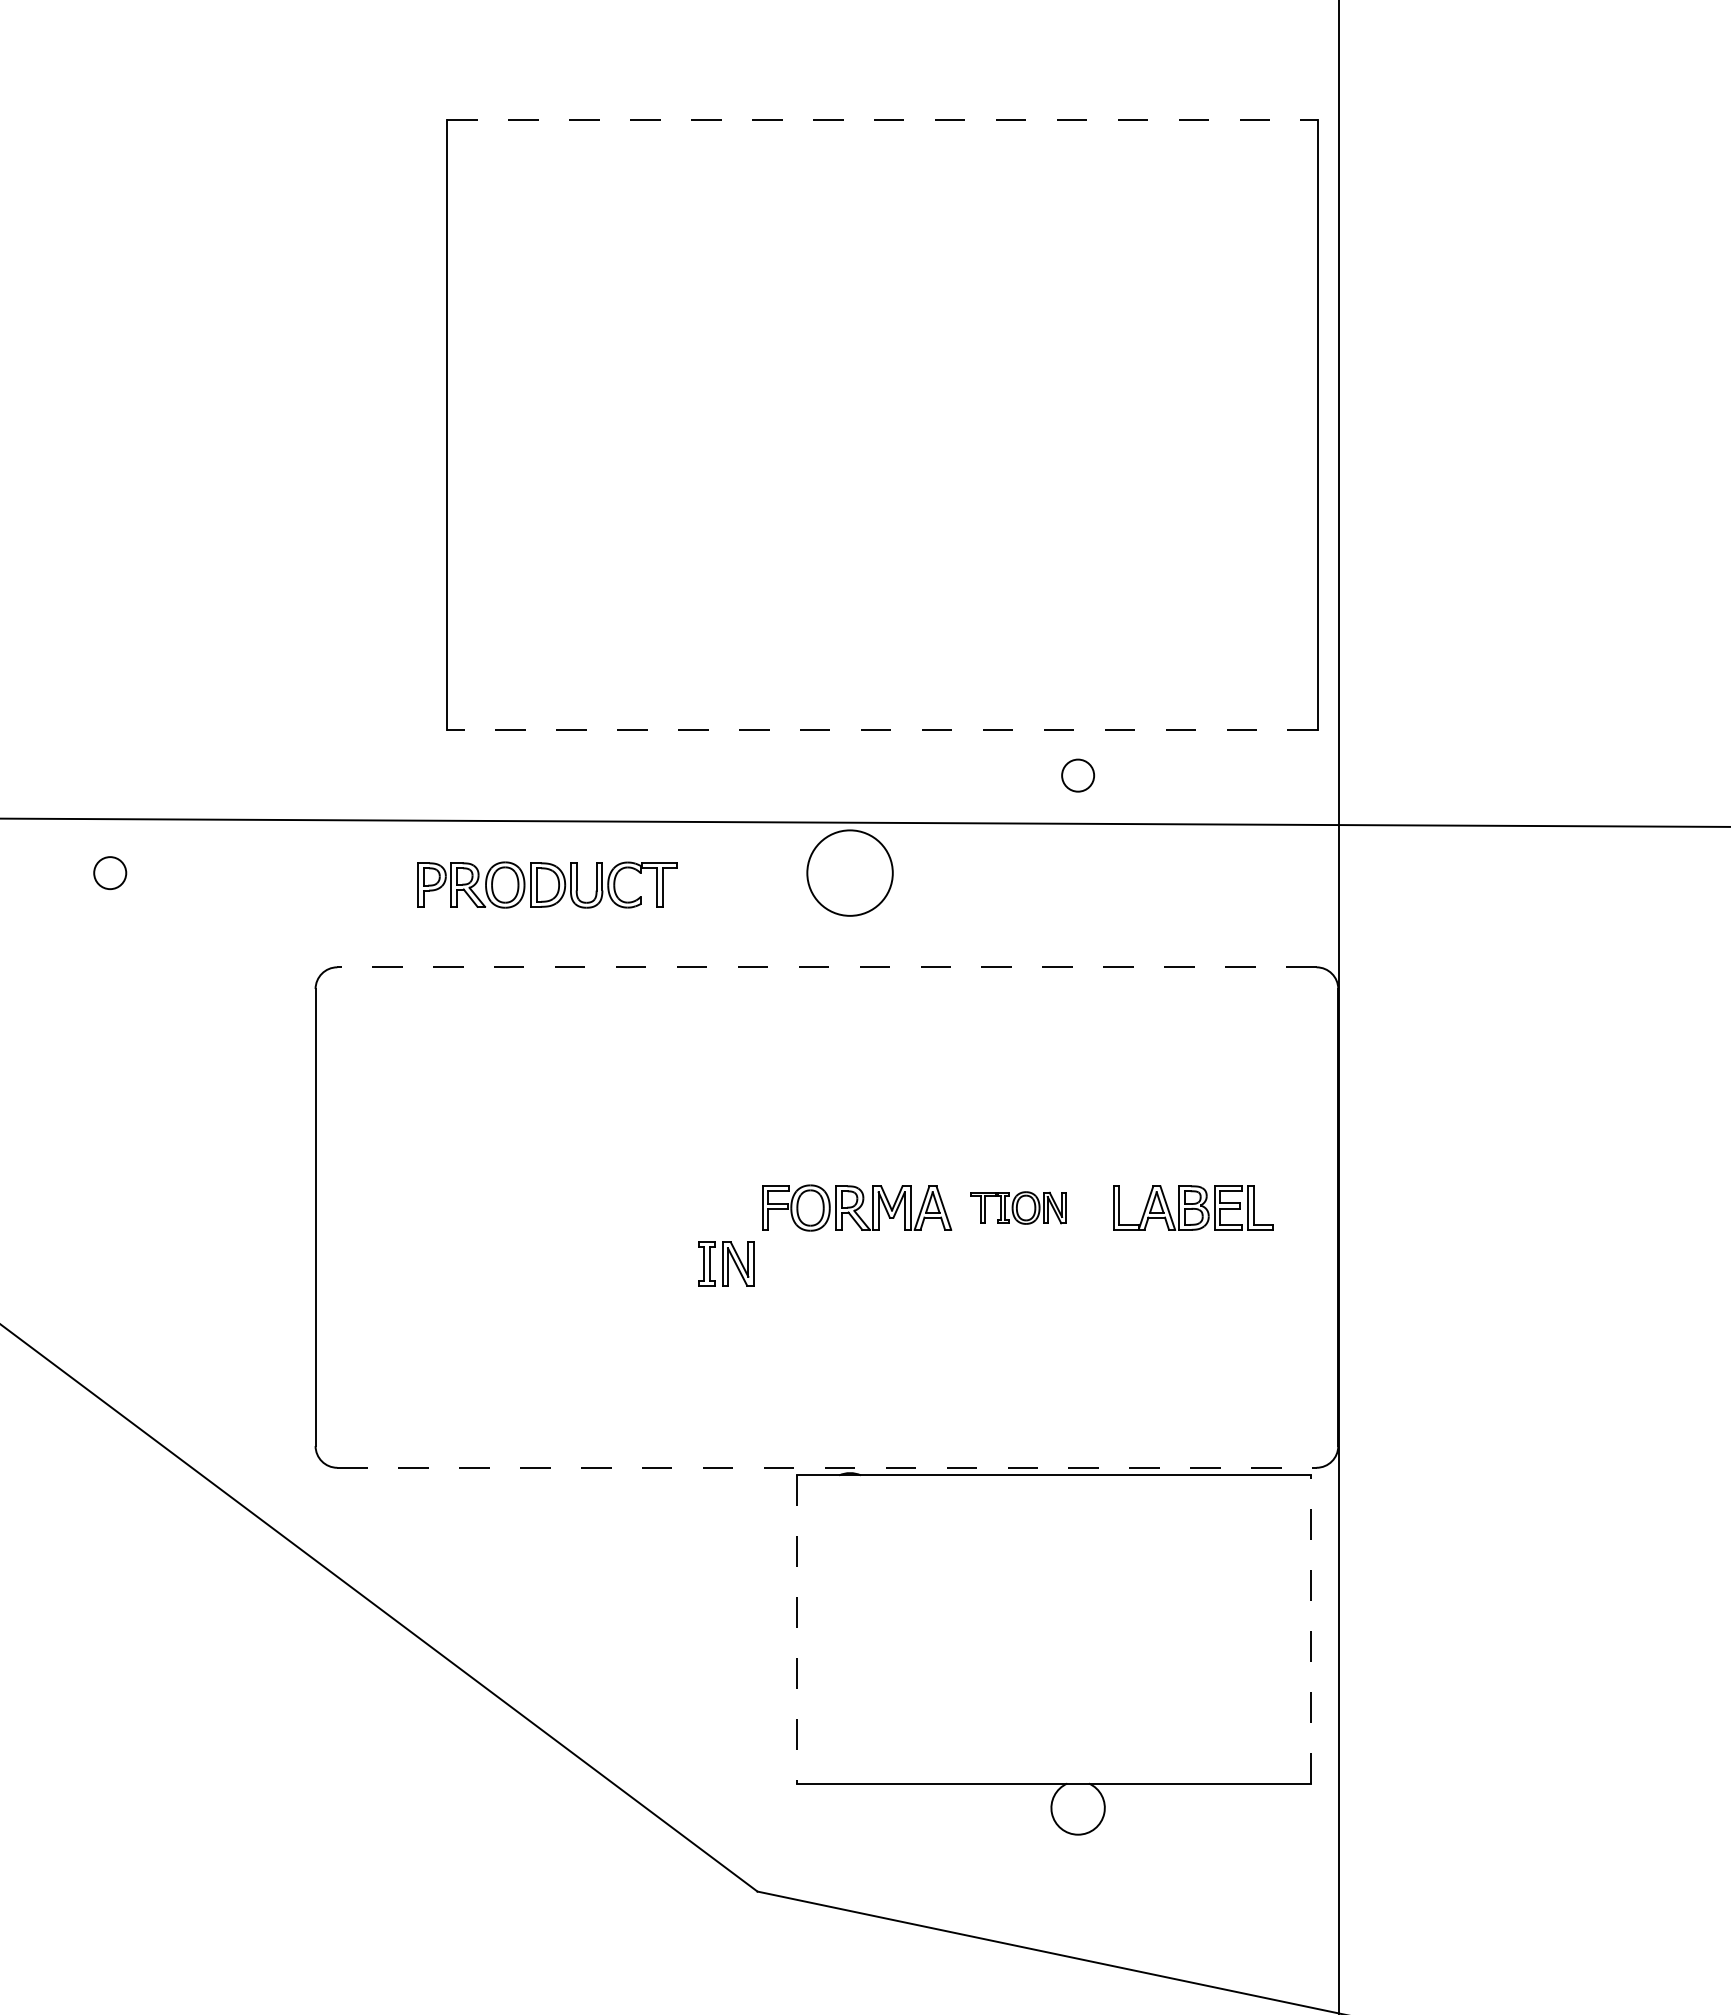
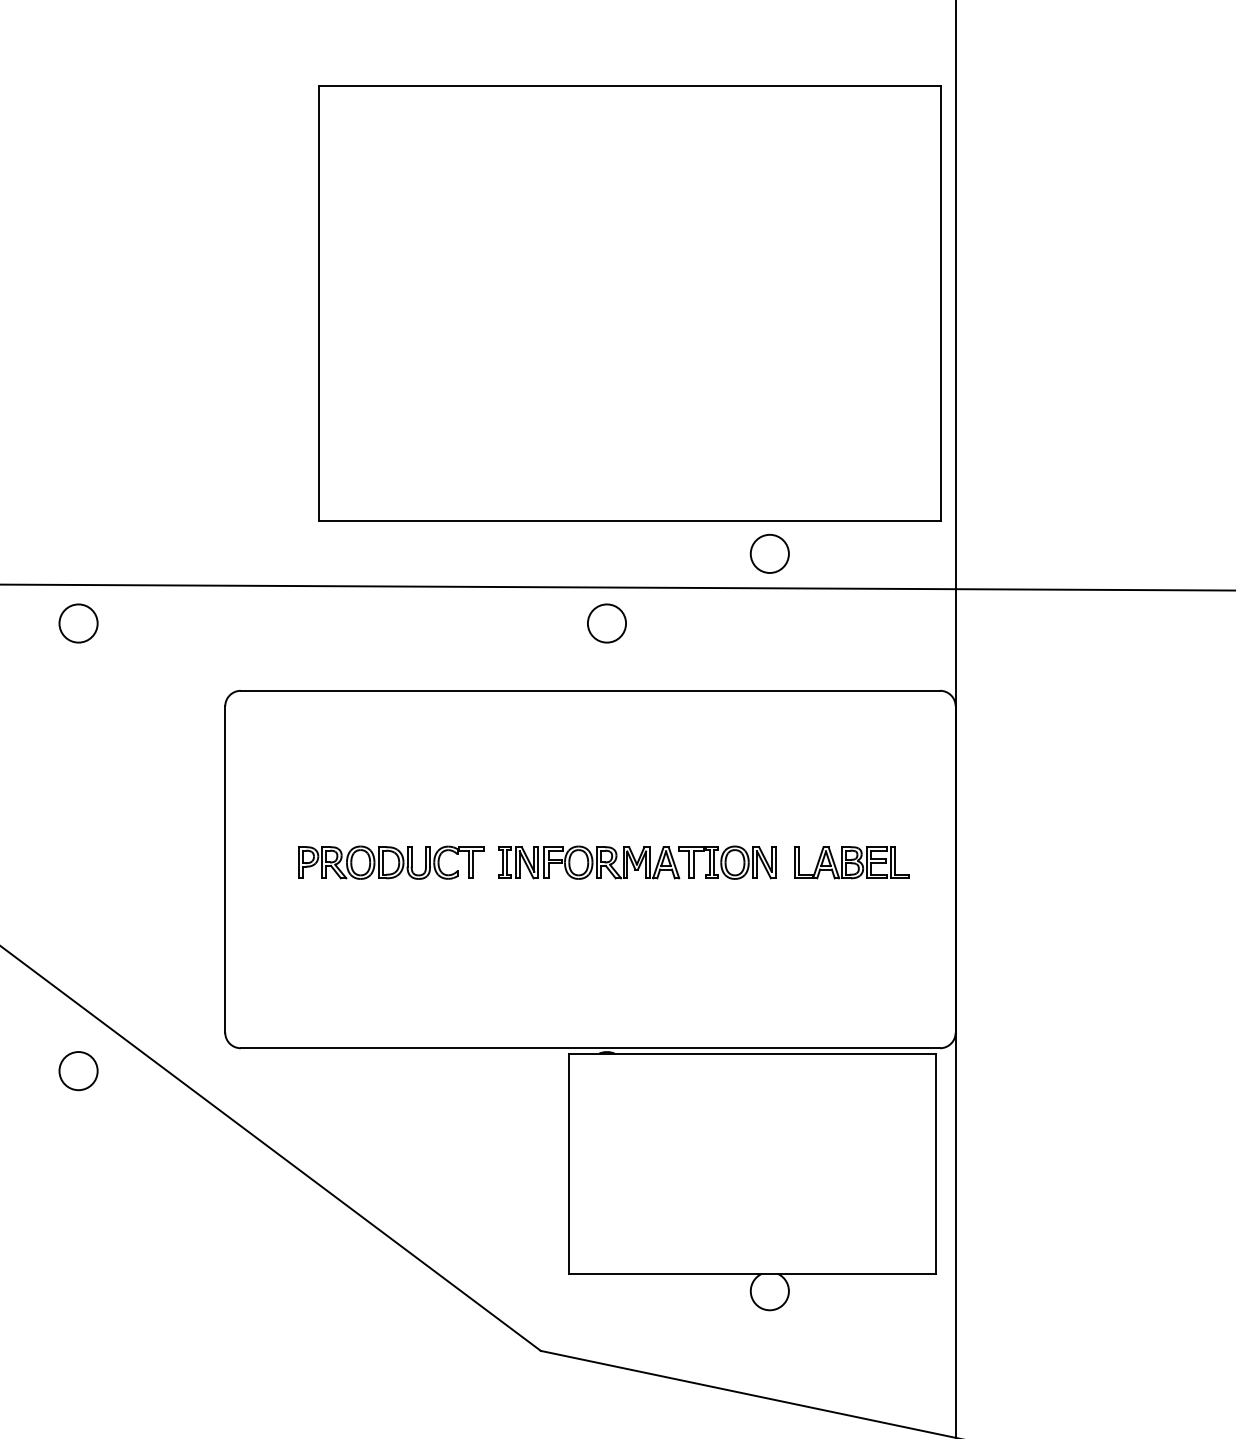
line: (883, 120) -> (630, 86), dashed -> solid
line: (882, 729) -> (630, 520), dashed -> solid
circle: (1077, 775) -> (769, 553), size x1.67
circle: (109, 872) -> (78, 623), size x1.67
circle: (849, 872) -> (606, 623), size x0.62
part: (547, 884) -> (390, 862), moved
line: (826, 967) -> (590, 690), dashed -> solid
part: (1018, 1207) -> (727, 862), size x1.43
part: (726, 1263) -> (518, 862), moved
line: (826, 1467) -> (590, 1048), dashed -> solid
circle: (109, 1499) -> (78, 1070), added
line: (1310, 1628) -> (935, 1163), dashed -> solid
line: (797, 1629) -> (569, 1163), dashed -> solid

